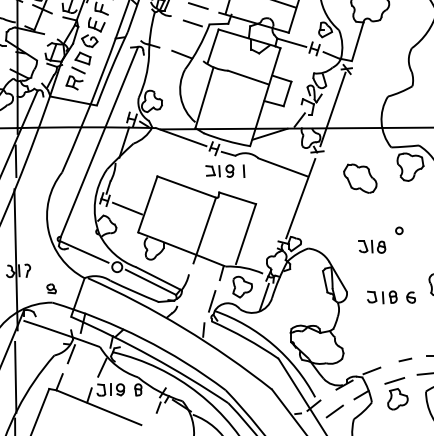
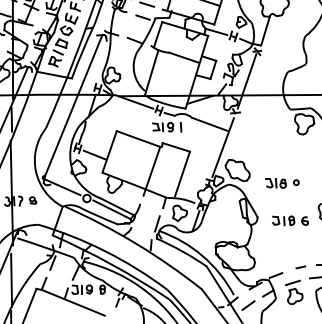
part: (360, 178) -> (237, 170), moved
circle: (399, 230) -> (296, 182), moved
part: (51, 288) -> (32, 200), moved

